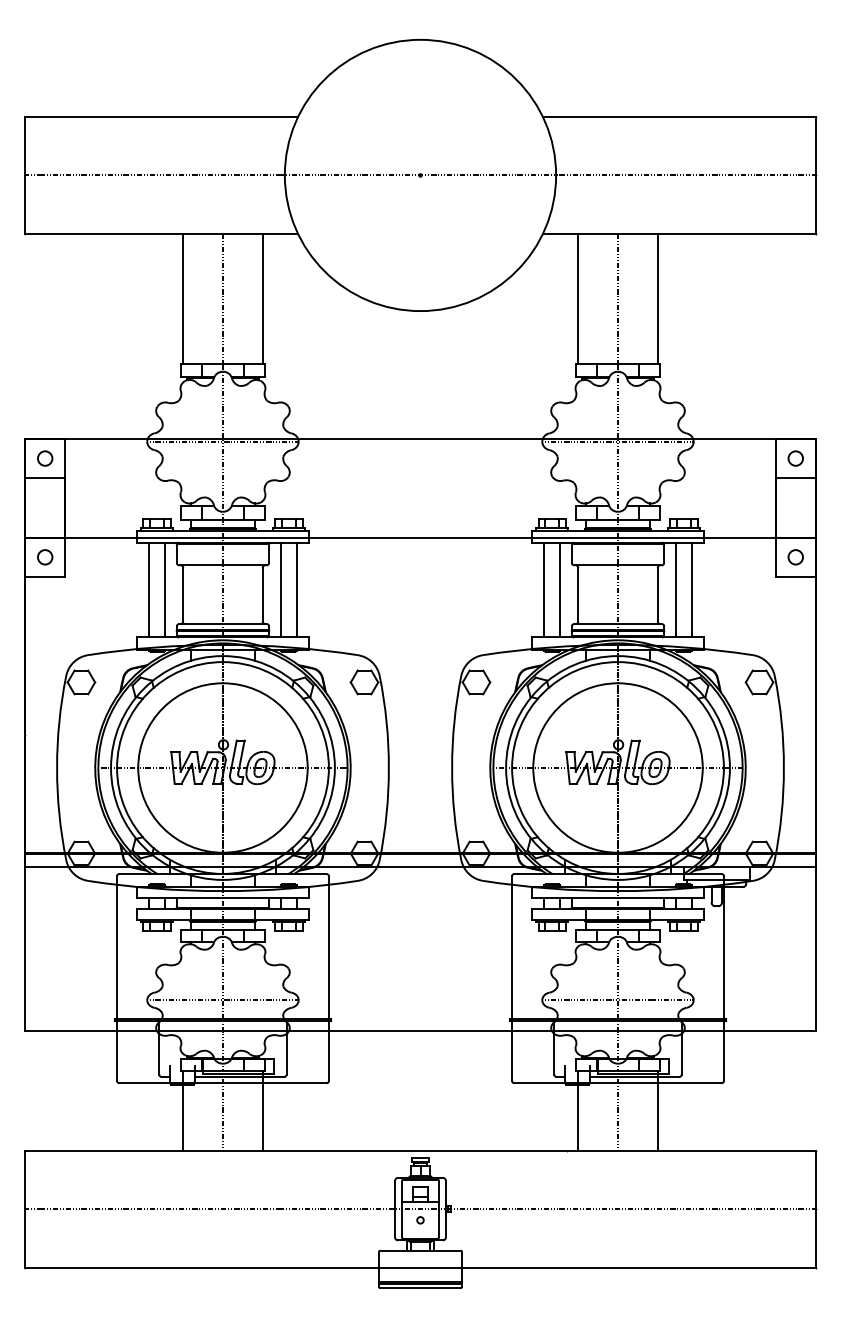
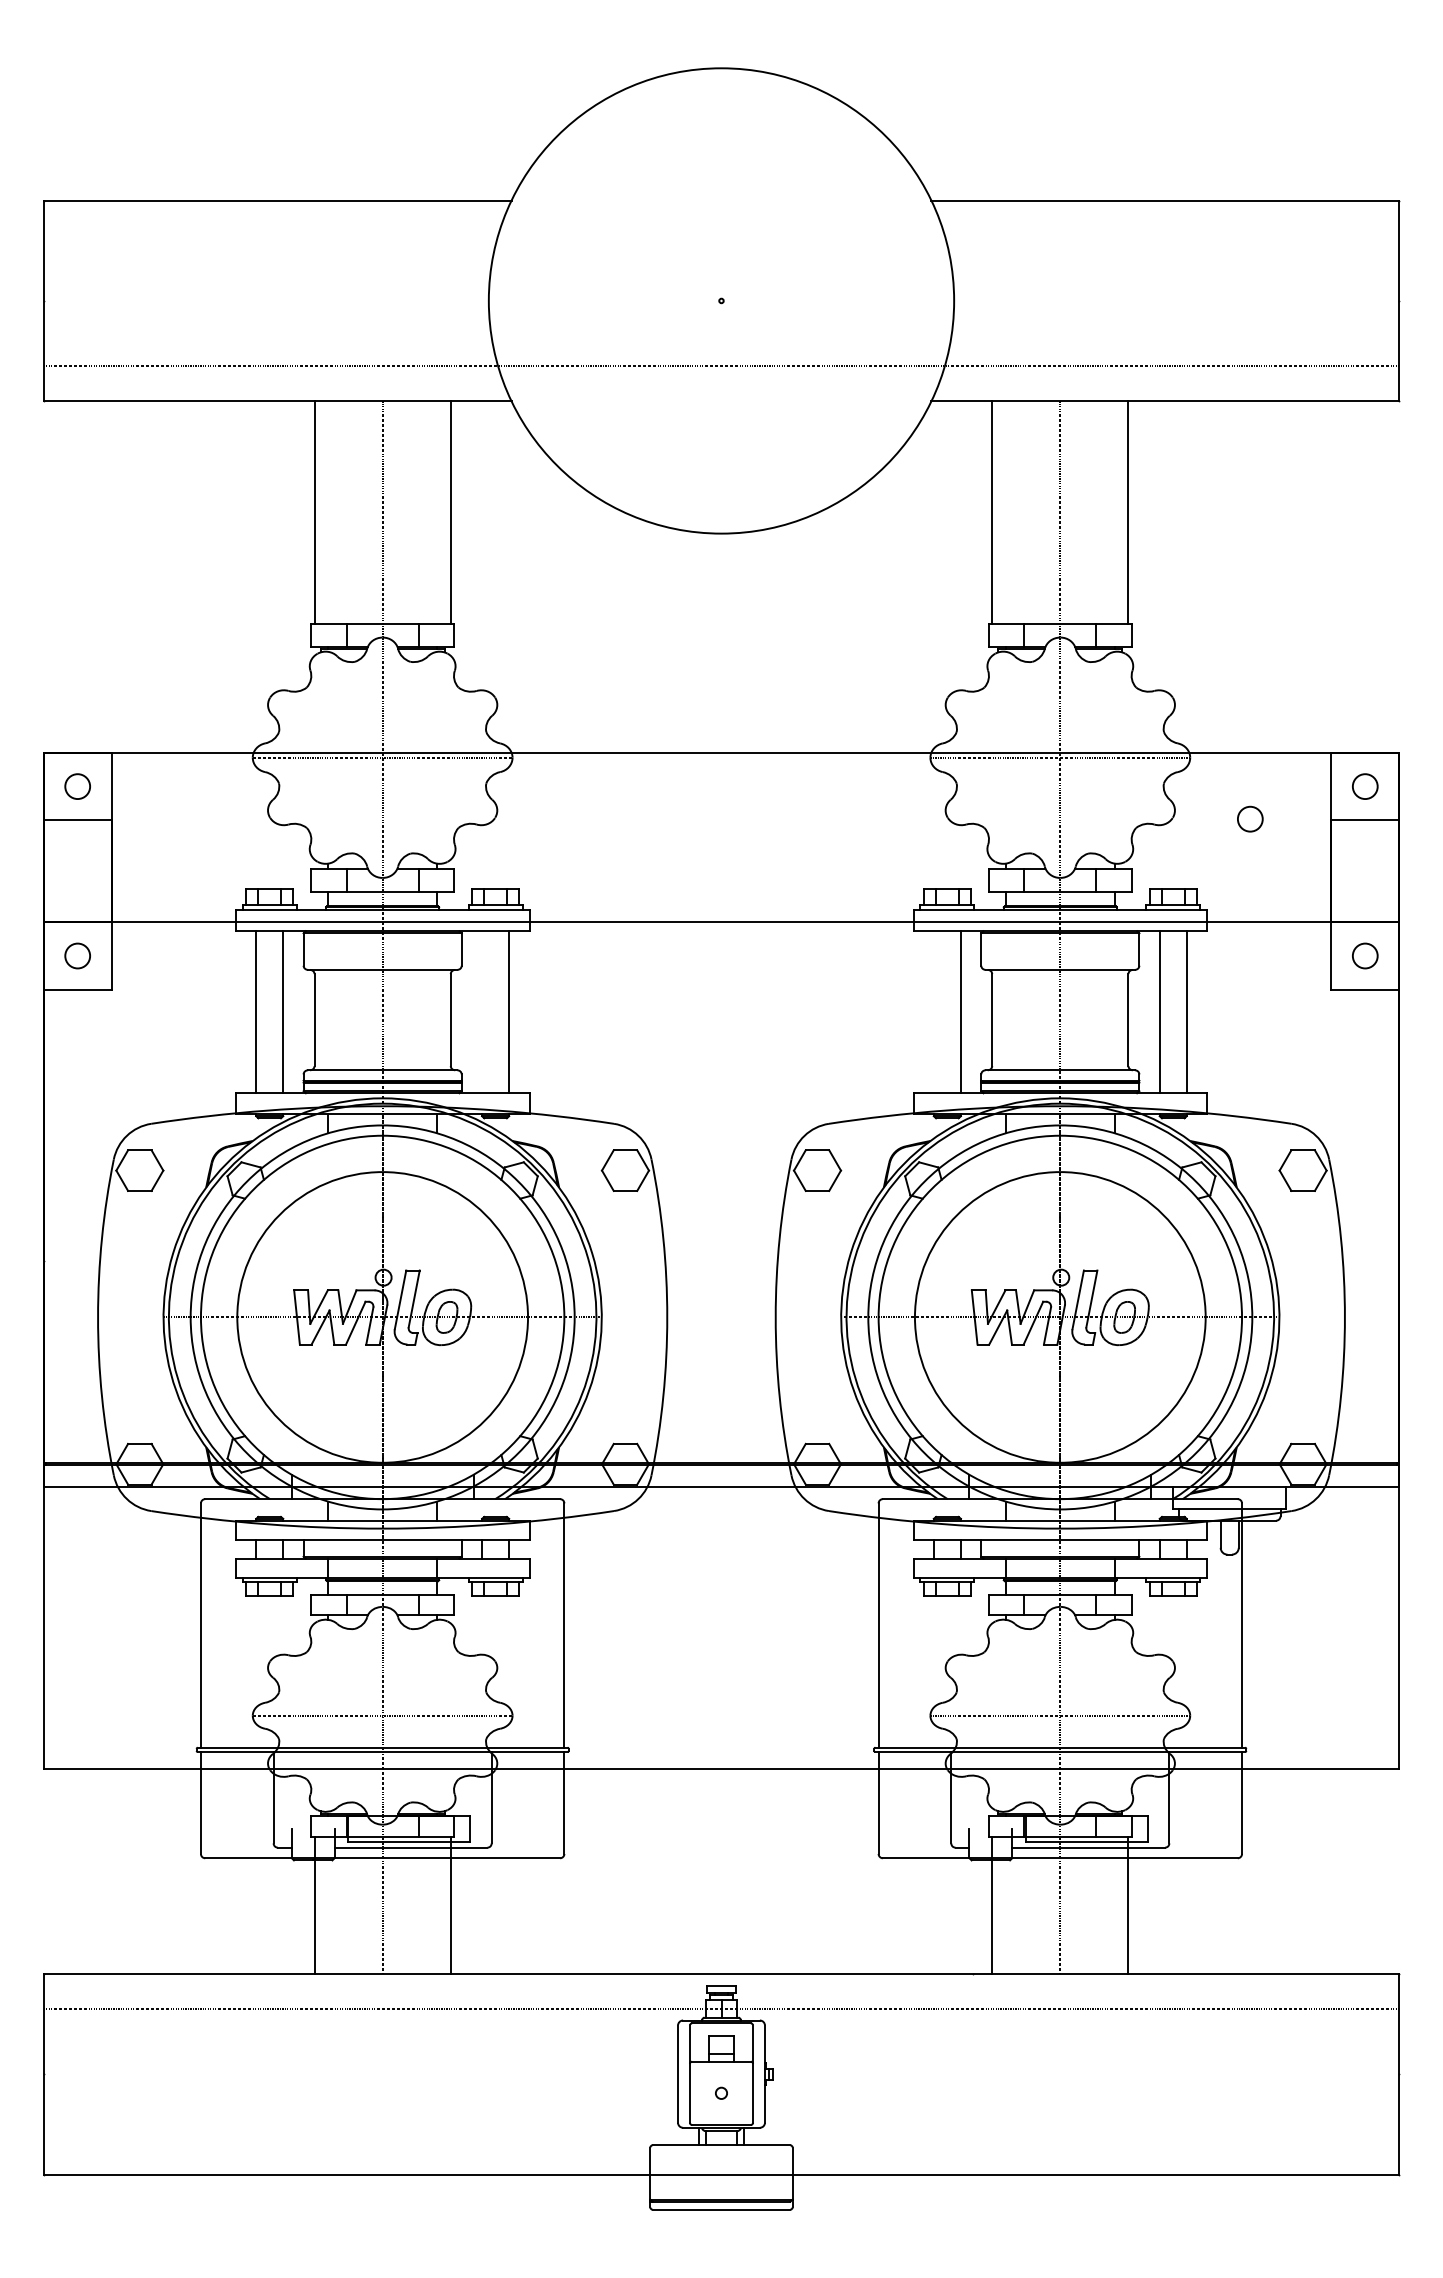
line: (420, 175) -> (721, 366), moved
circle: (728, 477) -> (1249, 819), added
line: (280, 589) -> (481, 1011), removed
line: (544, 589) -> (934, 1011), removed
line: (420, 1209) -> (721, 2009), moved

